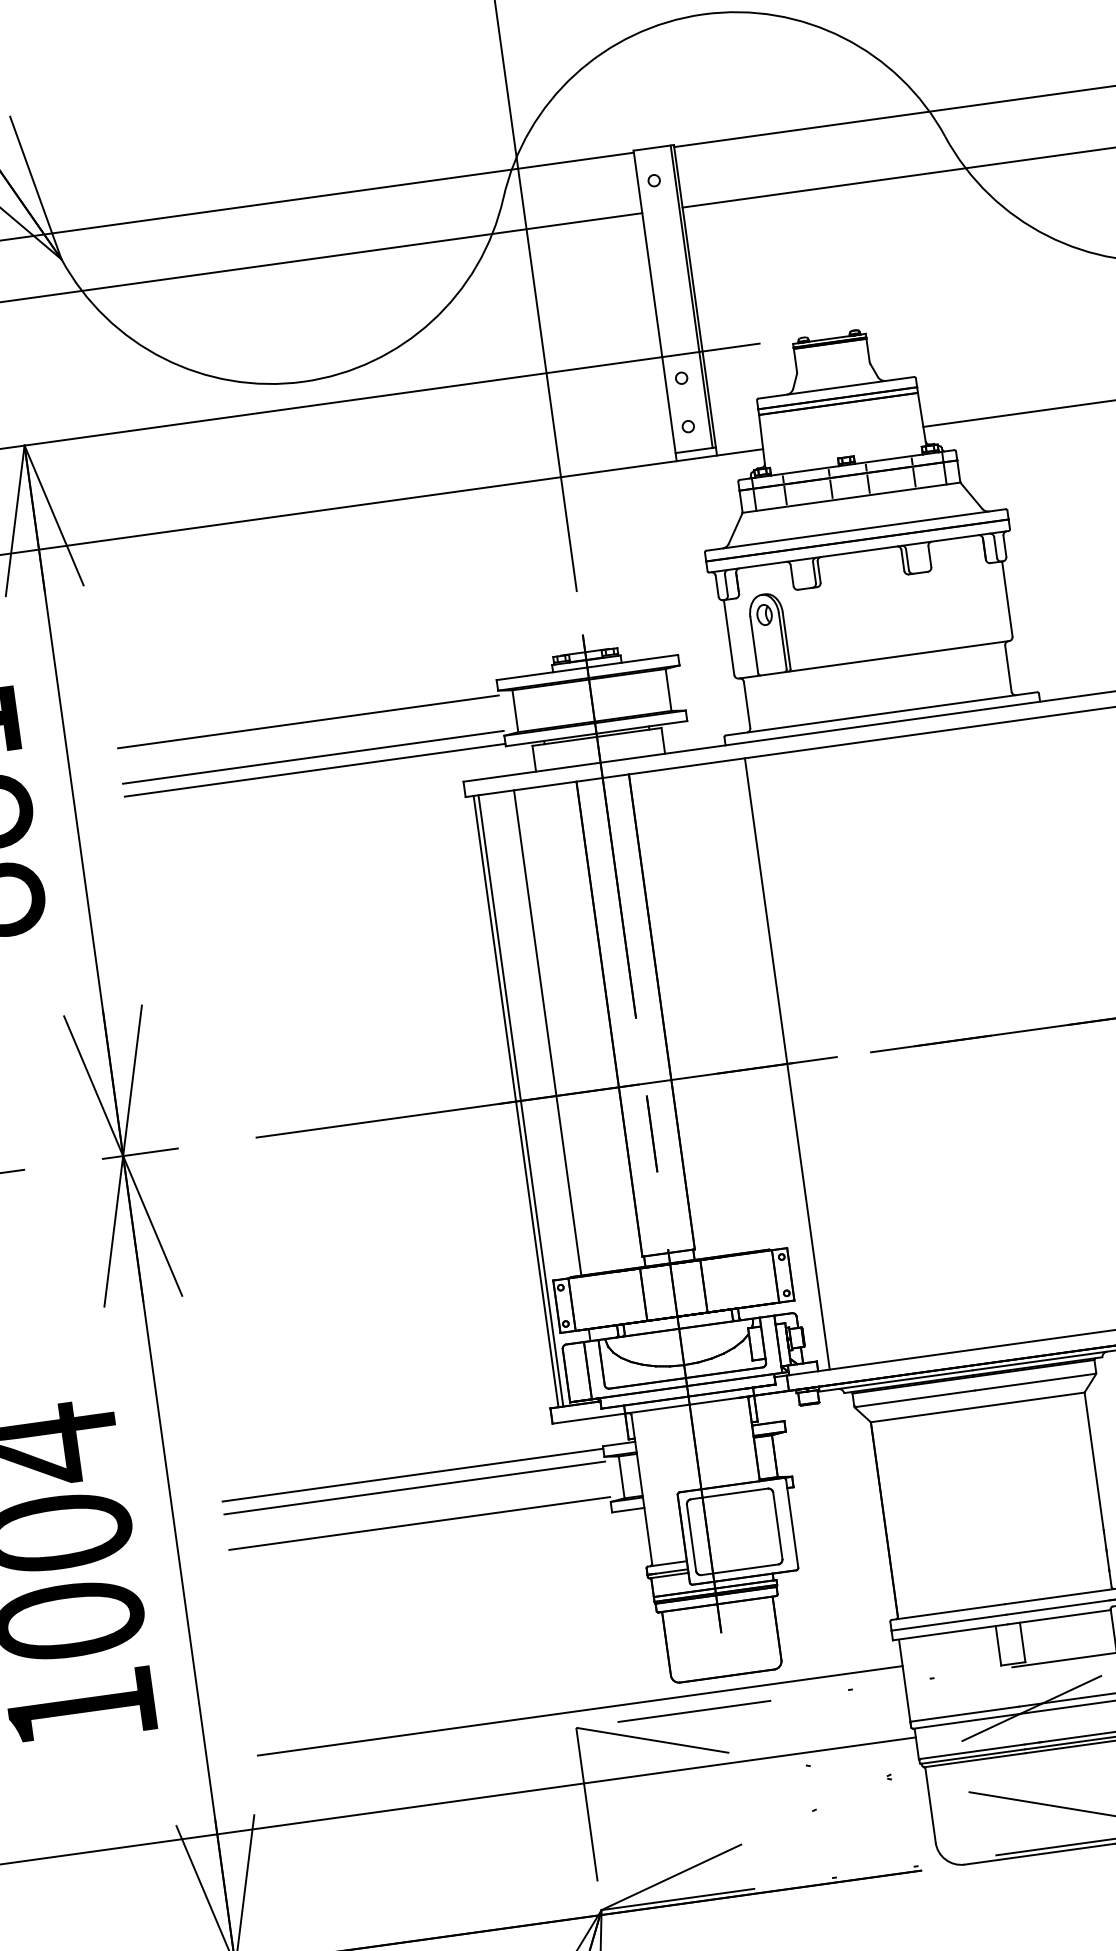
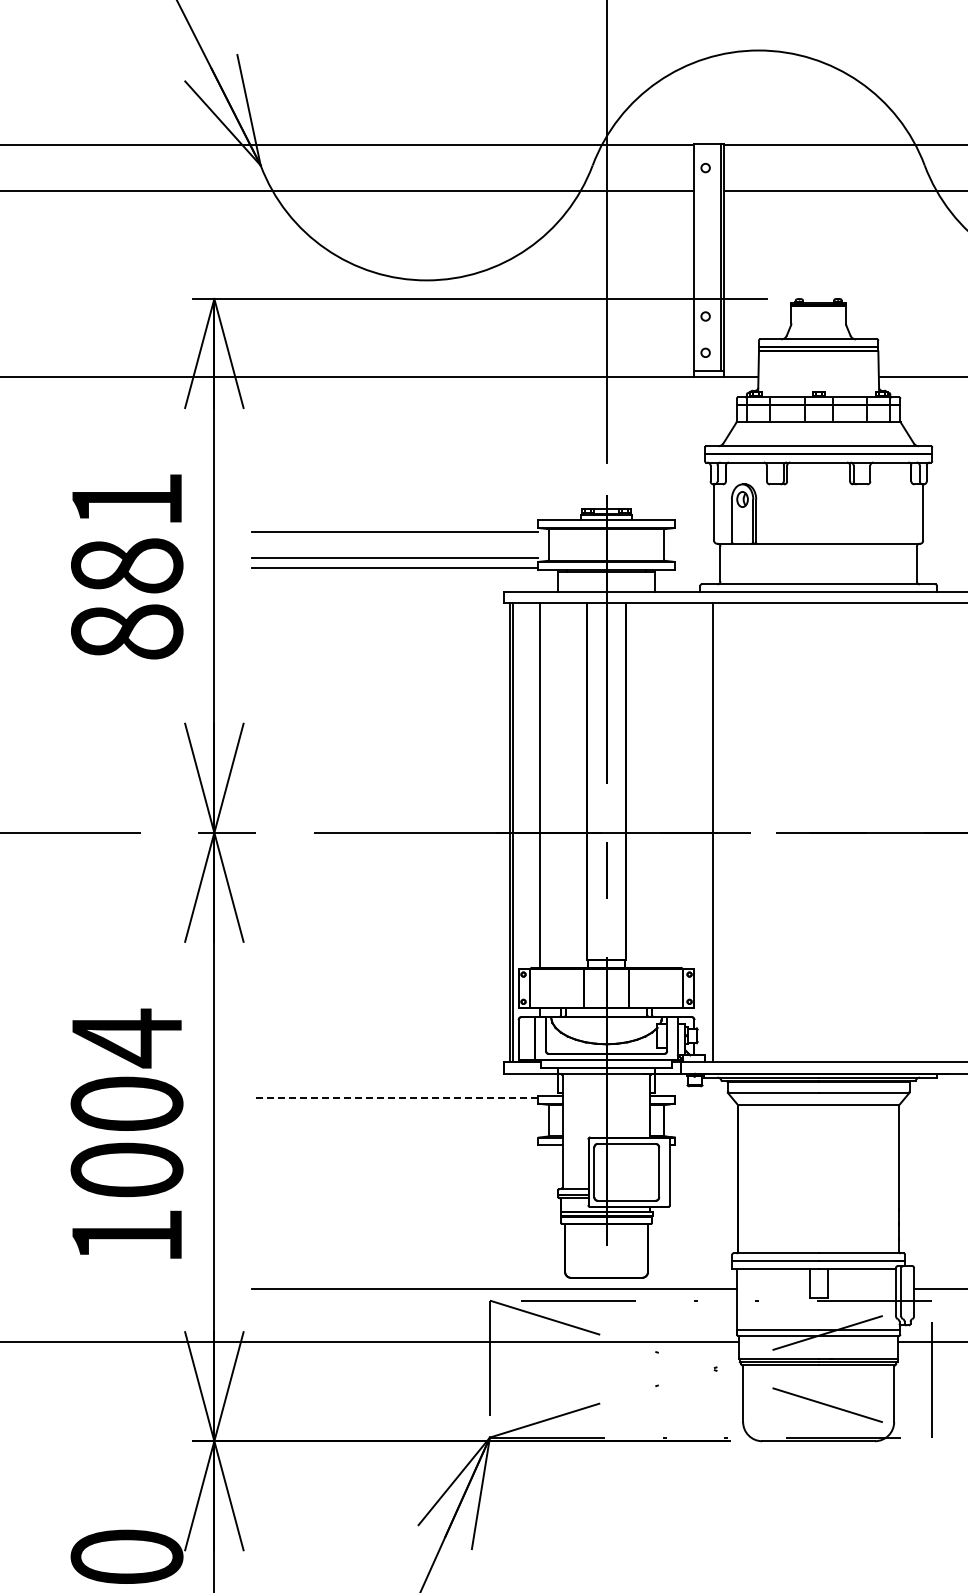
line: (411, 1475) -> (394, 1097), solid -> dashed
line: (414, 1488) -> (395, 1107), removed
line: (419, 1524) -> (395, 1134), removed

